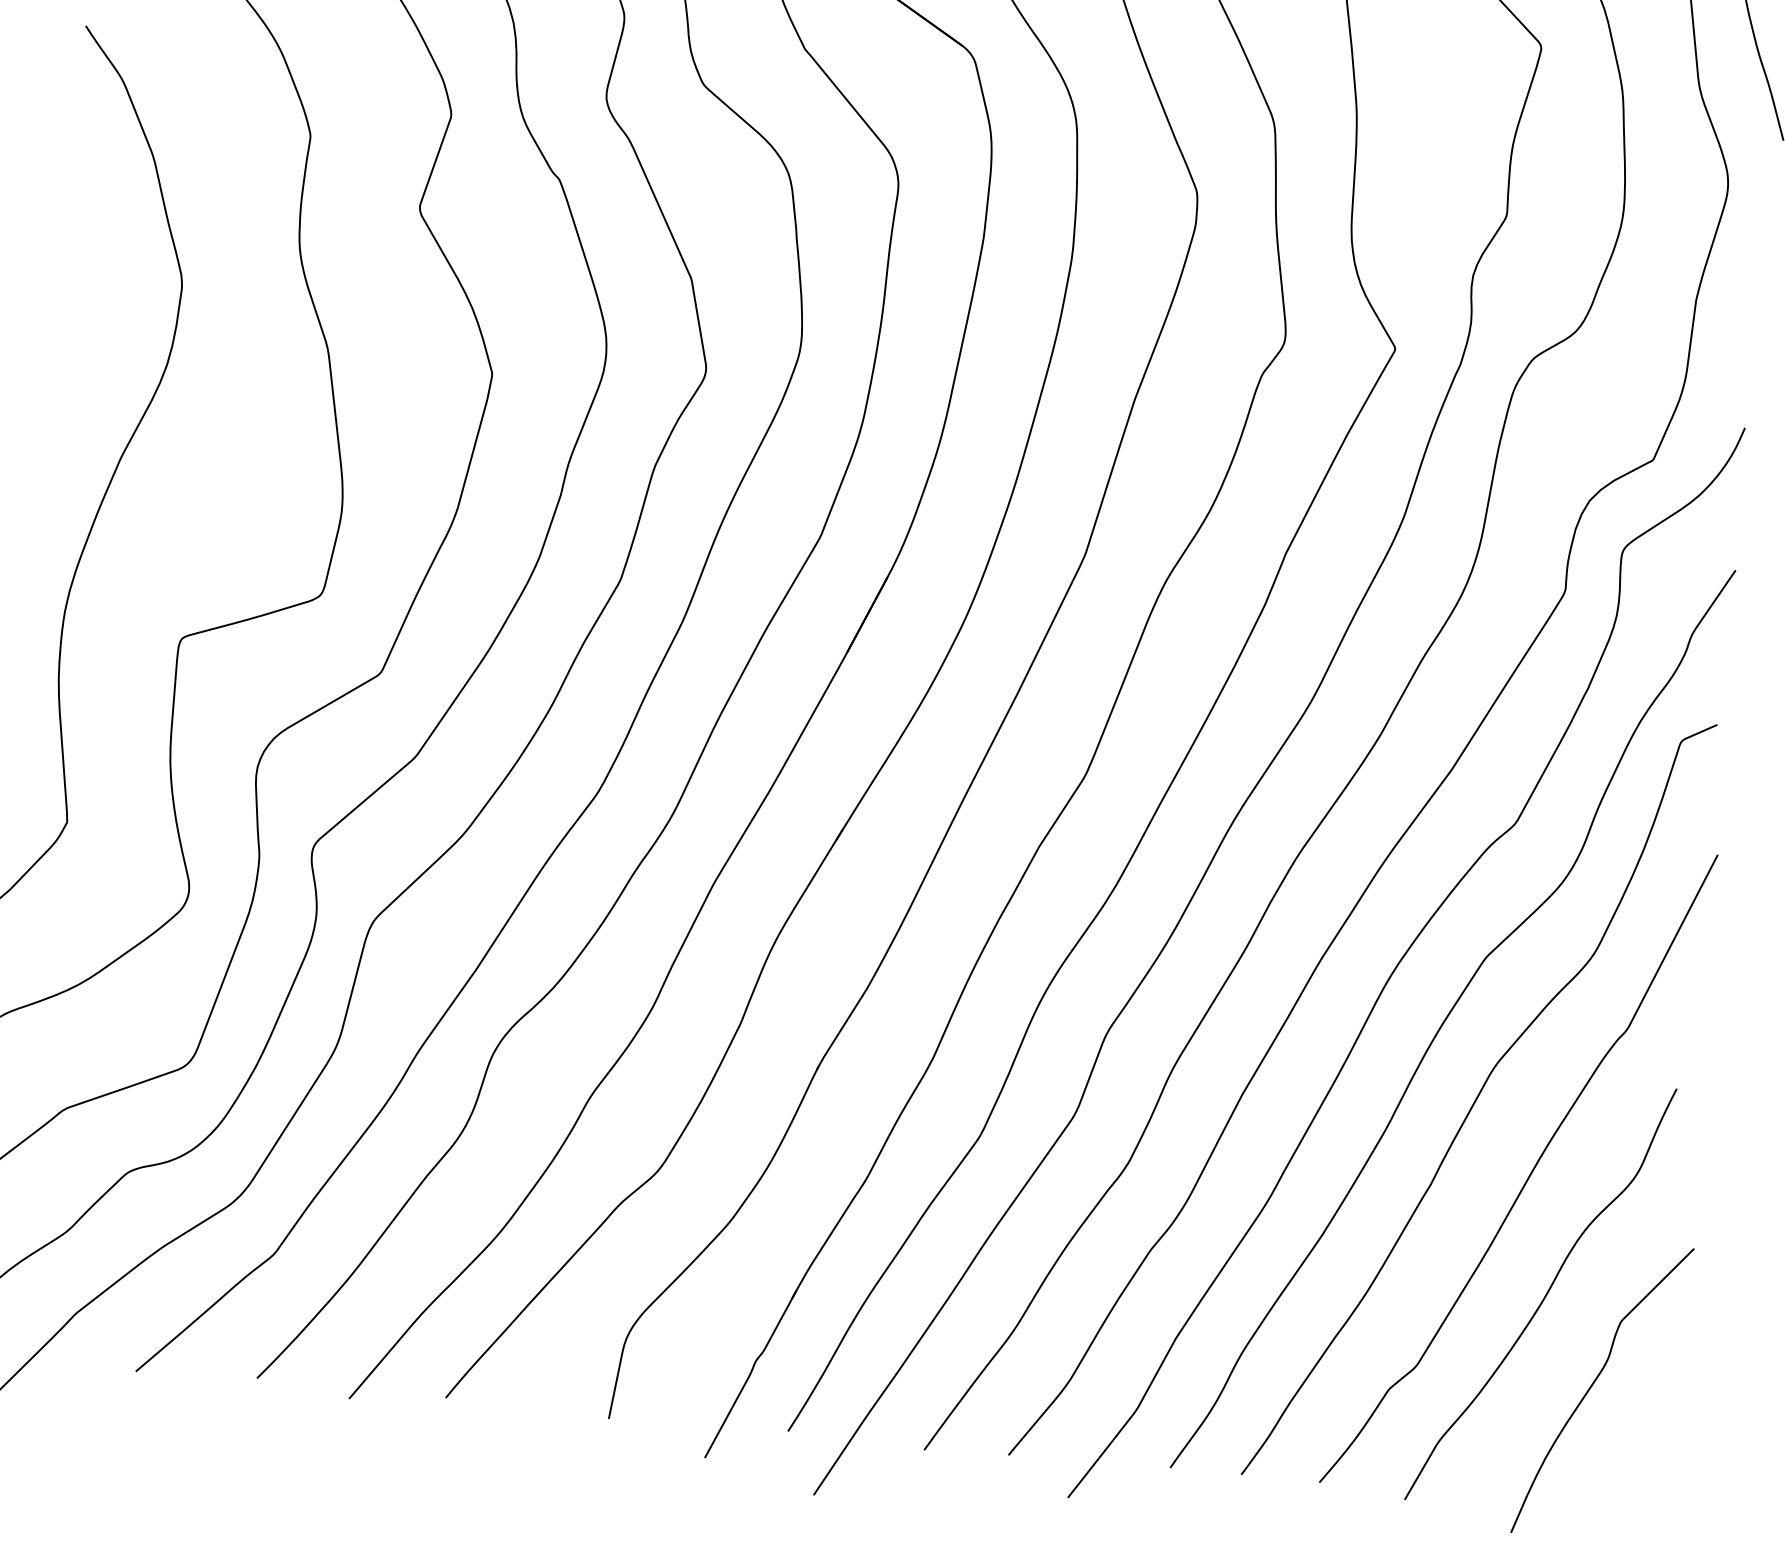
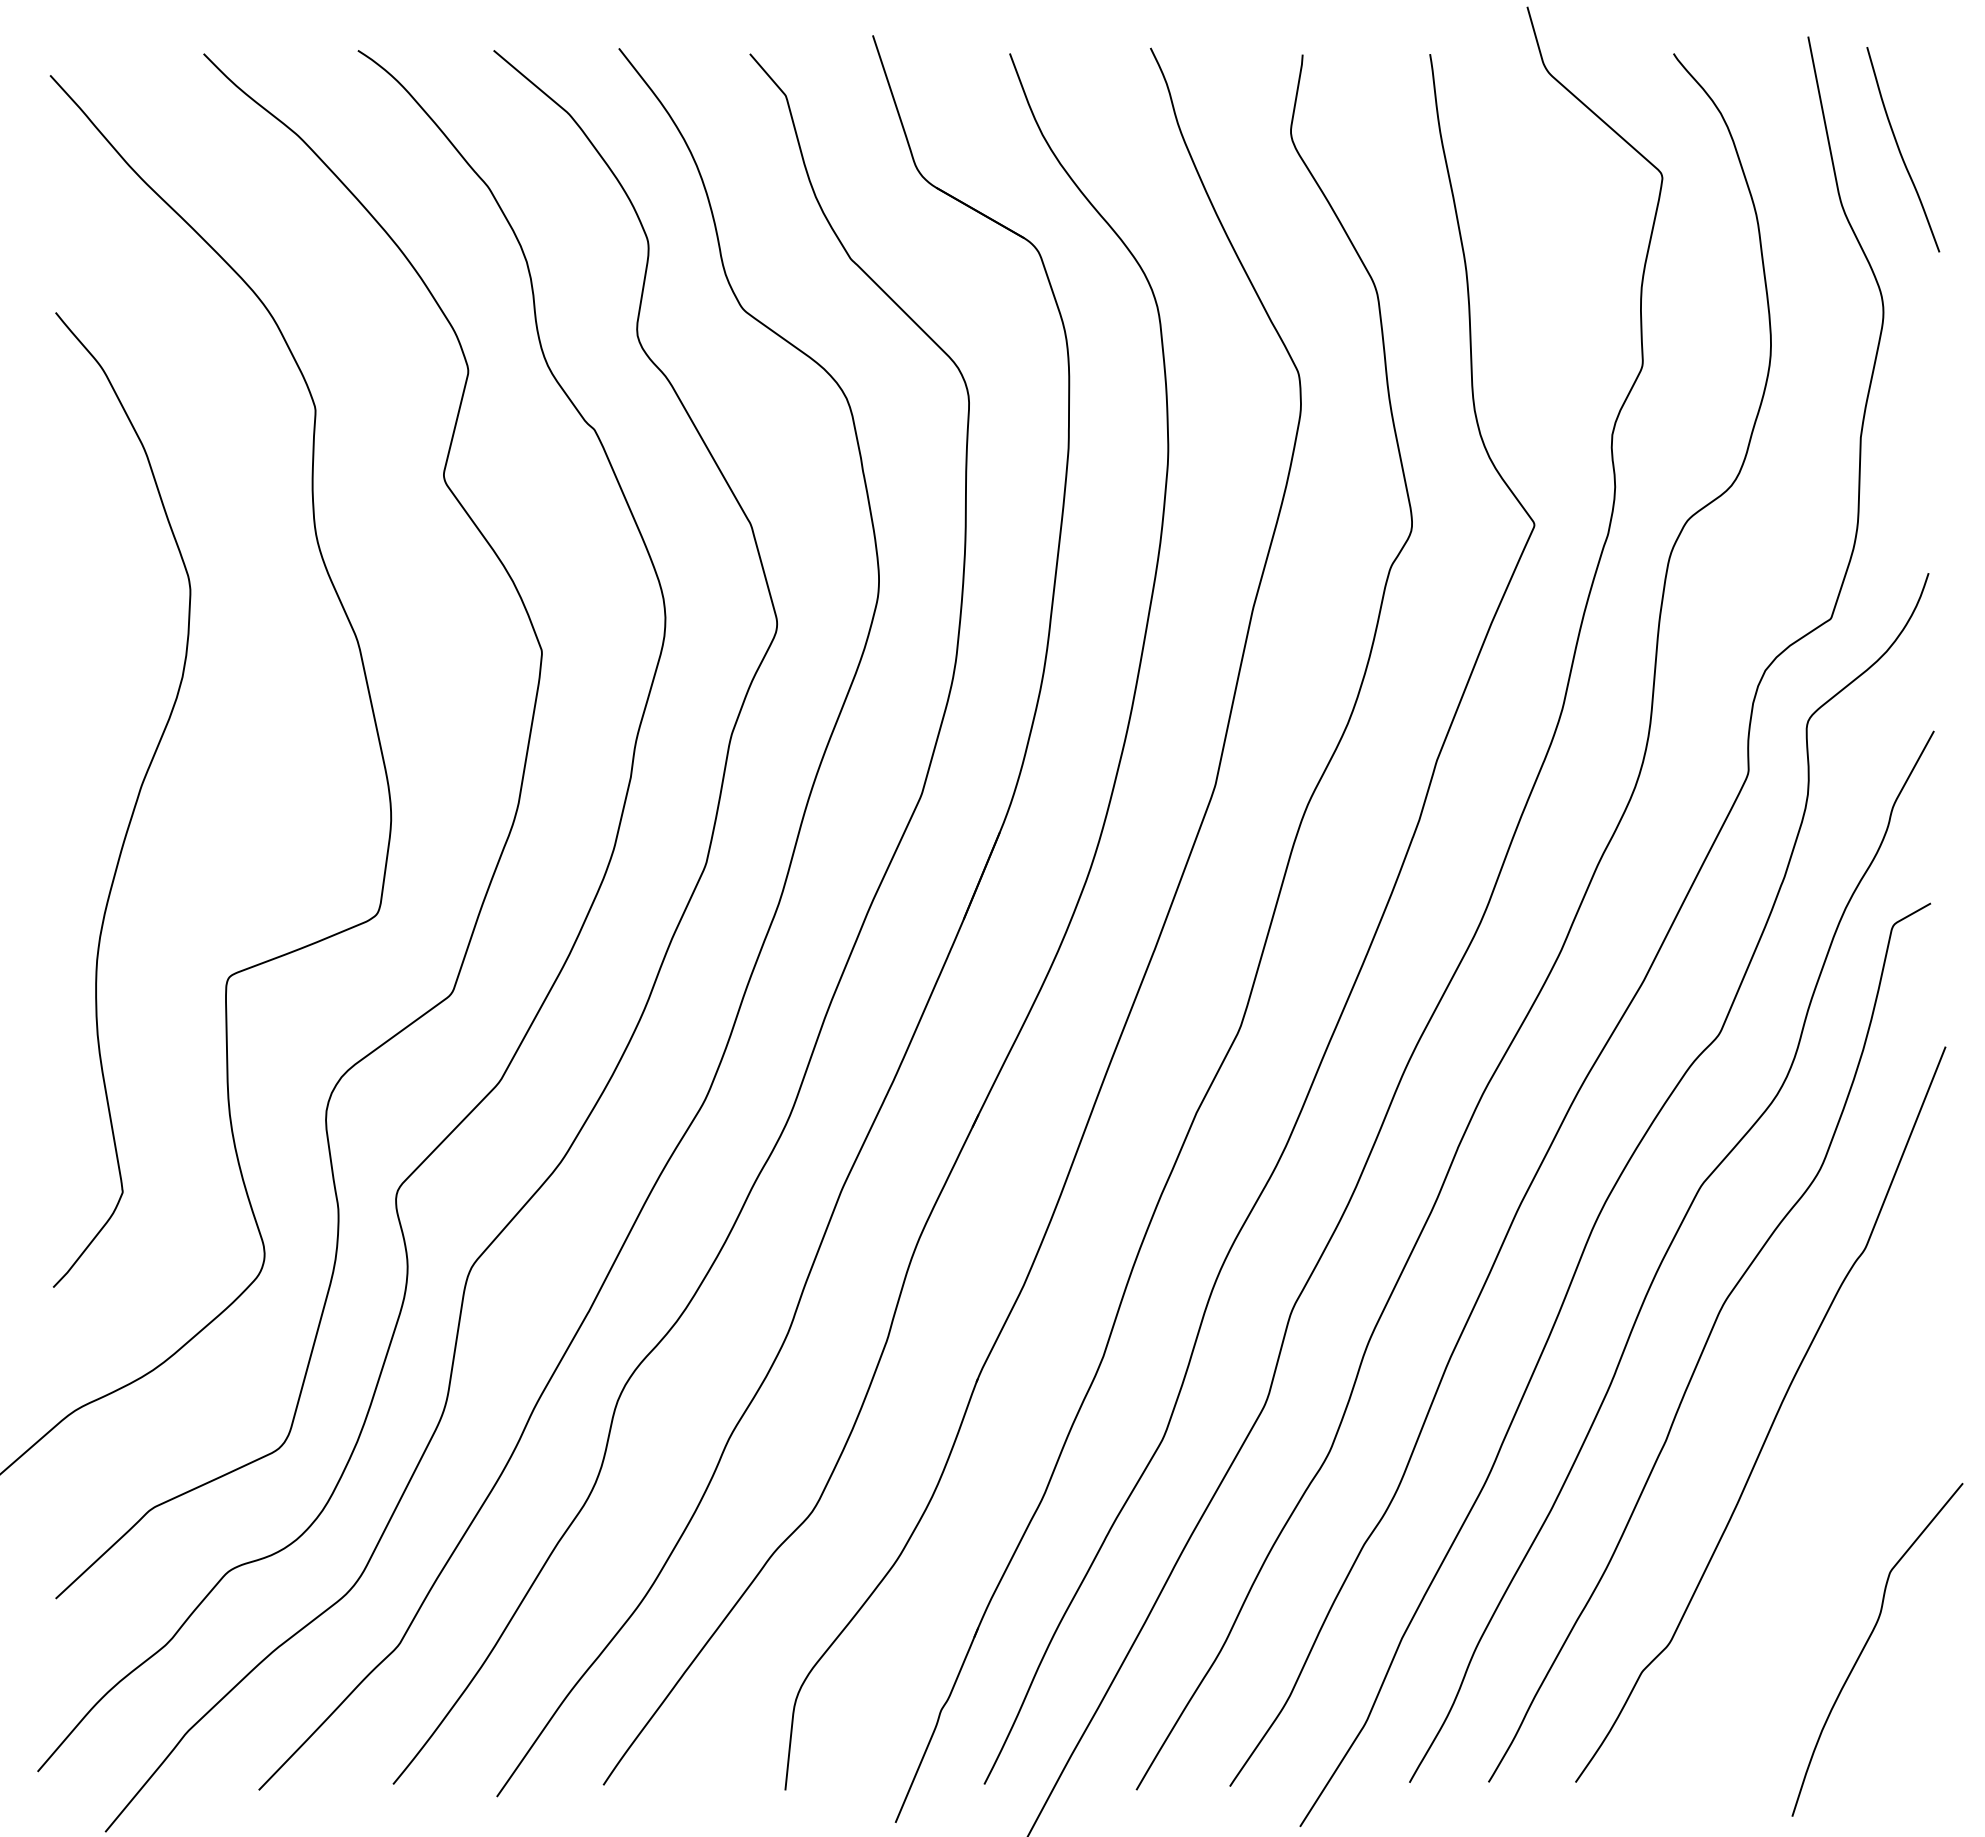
curve: (1543, 1297) -> (1802, 1553), removed

